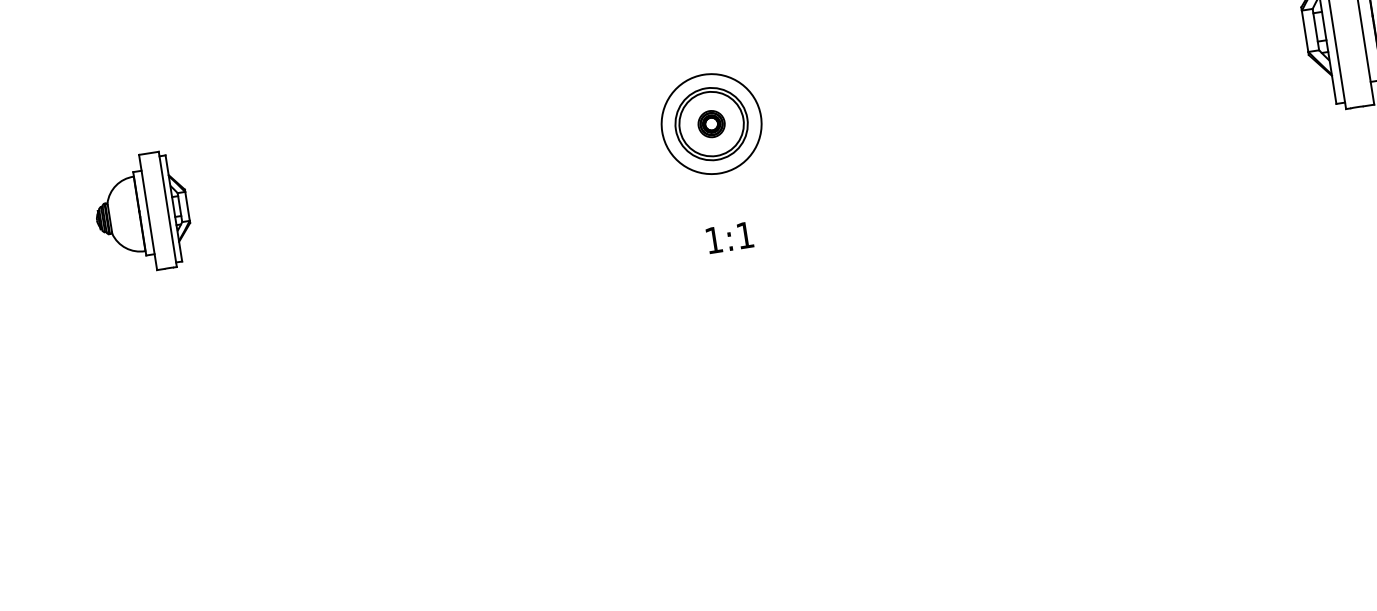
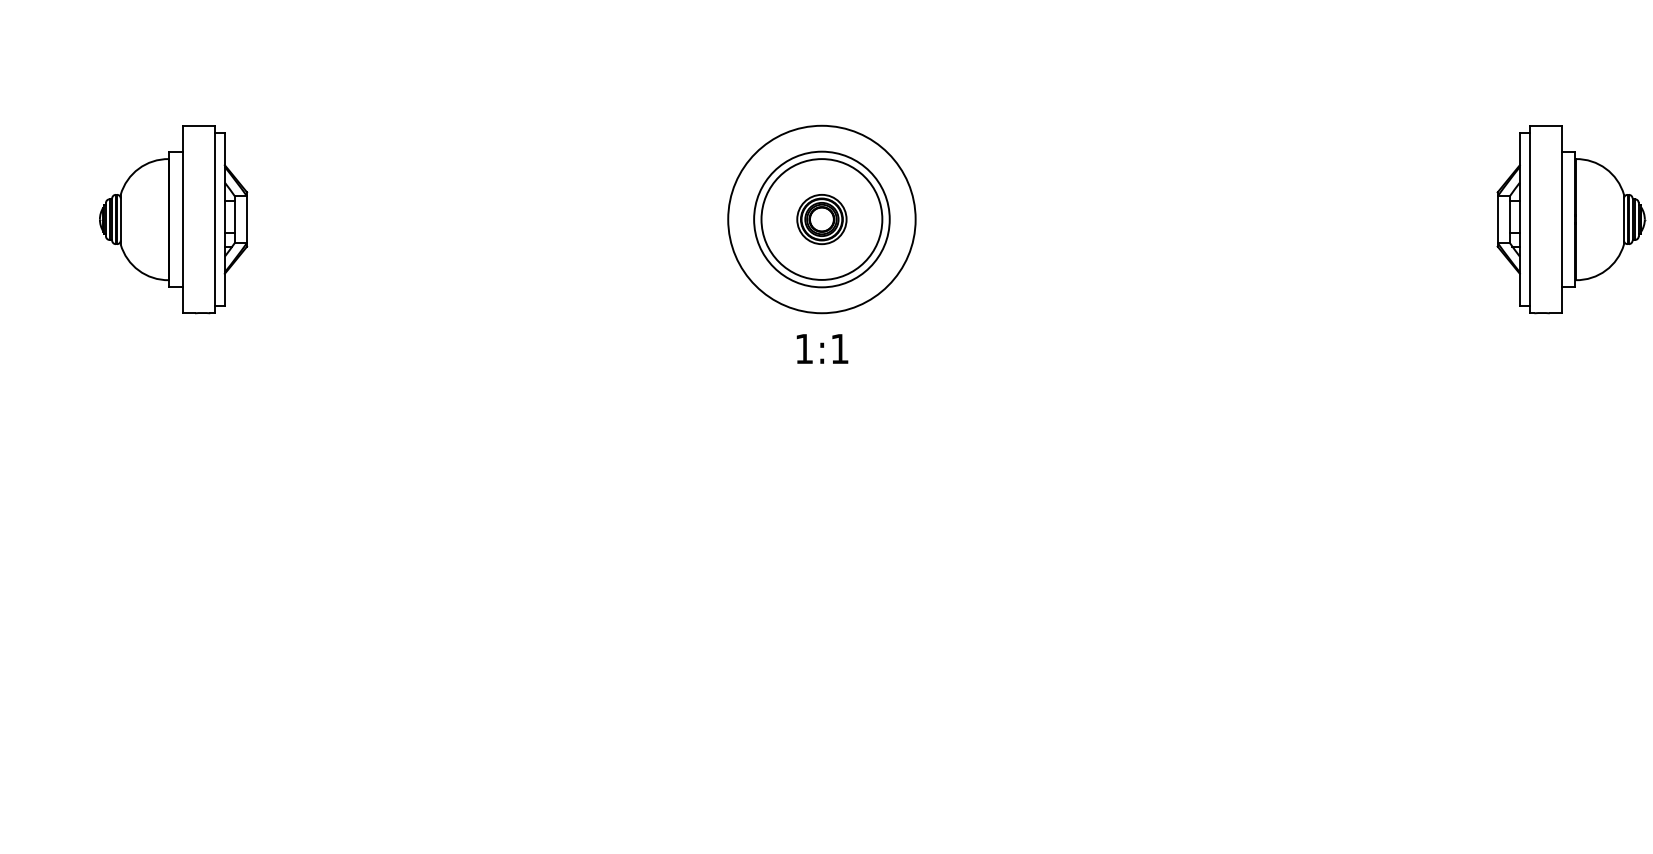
part: (711, 124) -> (821, 219), size x1.67
part: (142, 213) -> (173, 219), size x1.43

